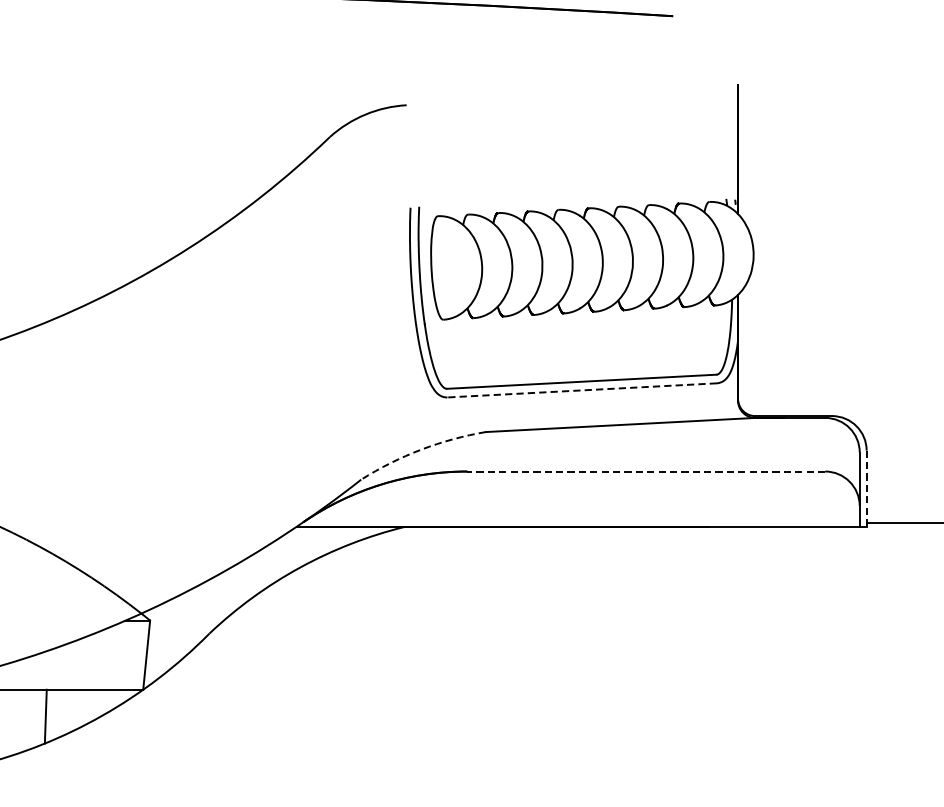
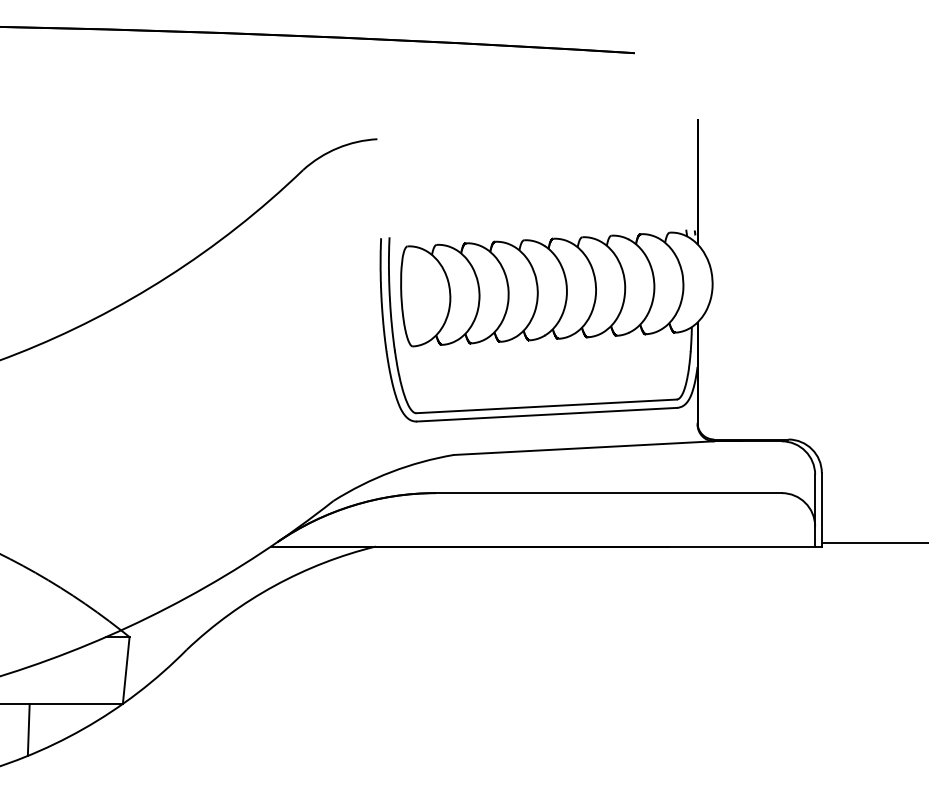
line: (581, 390) -> (546, 414), dashed -> solid
arc: (421, 450) -> (391, 472), dashed -> solid
line: (645, 471) -> (608, 493), dashed -> solid
line: (866, 488) -> (821, 509), dashed -> solid

